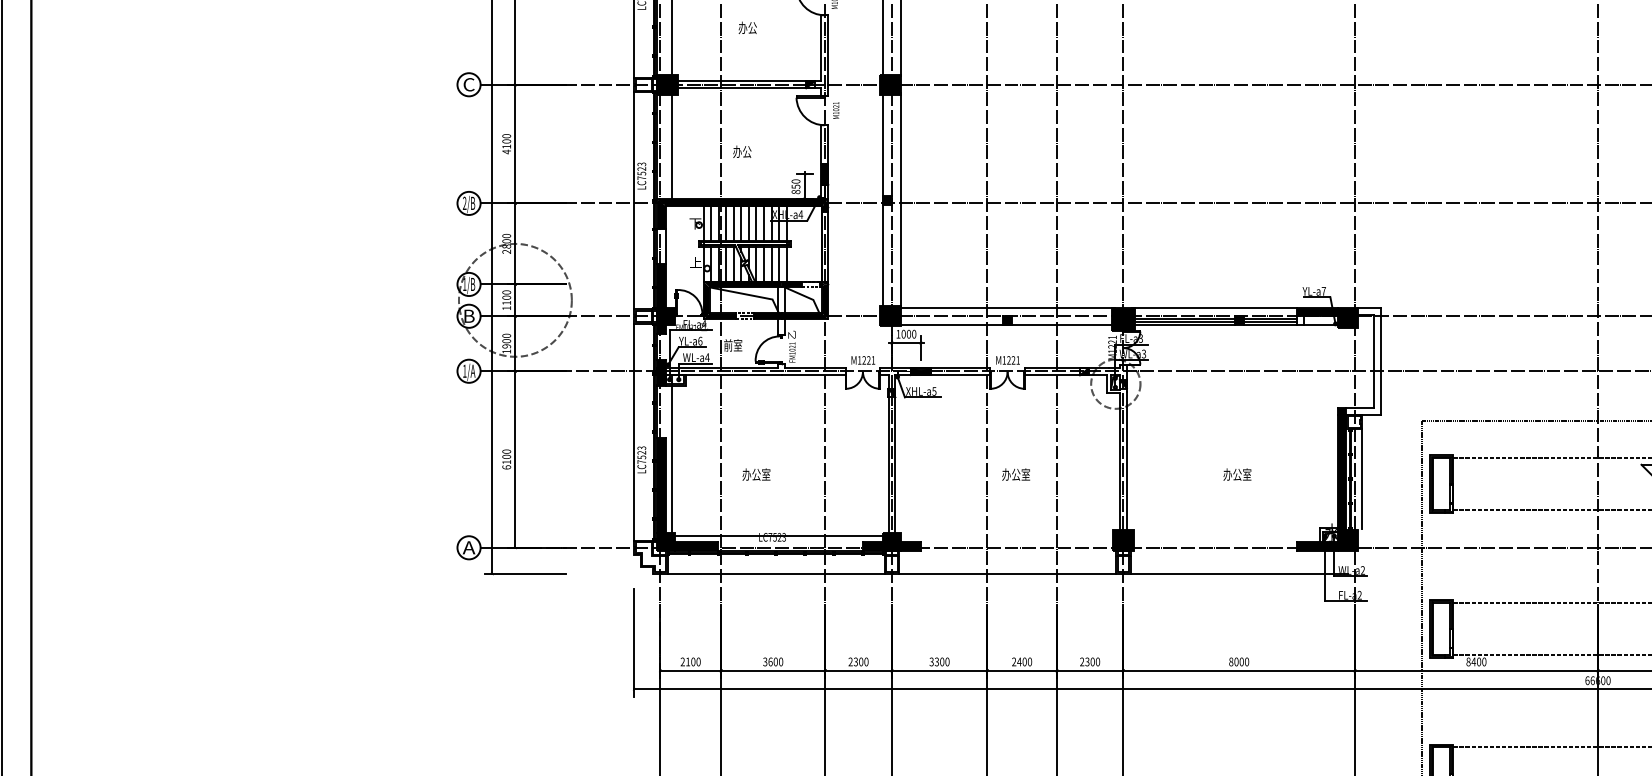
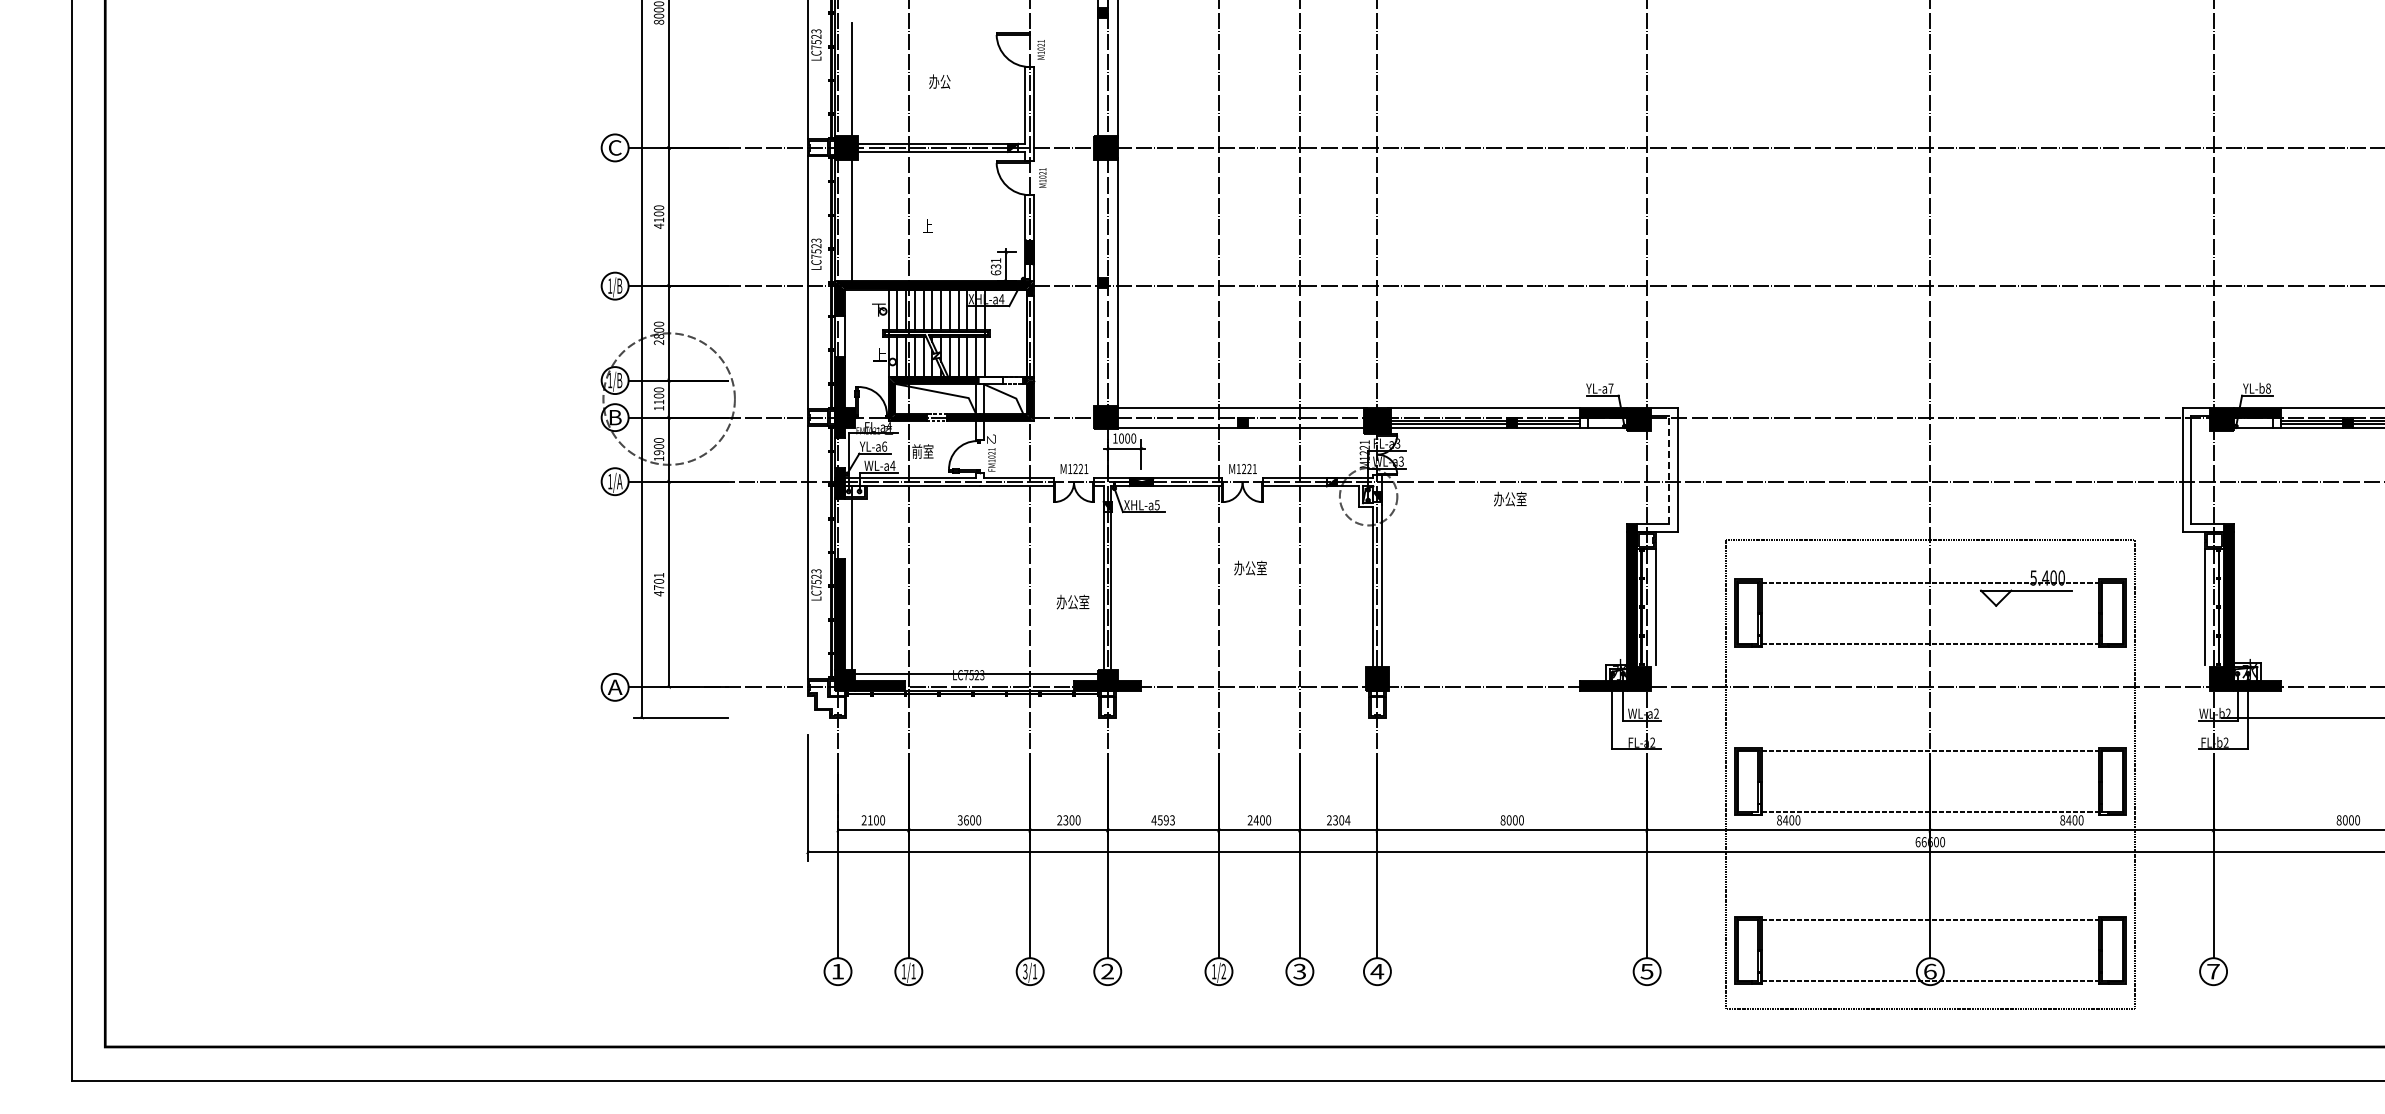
text: (742, 151) -> (933, 225), 办公 -> 上
text: (795, 186) -> (995, 266), 850 -> 631
text: (465, 202) -> (610, 285), 2/B -> 1/B
fill: (792, 284) -> (991, 380), removed
line: (1374, 360) -> (1669, 469), solid -> dashed
text: (506, 459) -> (658, 584), 6100 -> 4701
text: (756, 474) -> (1072, 601), moved
text: (1016, 474) -> (1250, 567), moved
text: (1237, 474) -> (1510, 498), moved
line: (775, 573) -> (972, 717), removed
line: (1007, 573) -> (1242, 717), removed
line: (1238, 573) -> (1511, 717), removed
text: (938, 662) -> (1162, 820), 3300 -> 4593
text: (1097, 662) -> (1347, 820), 2300 -> 2304

